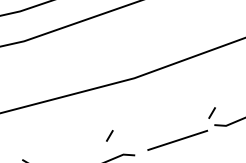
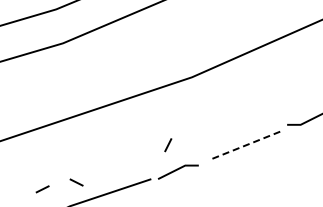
line: (211, 113) -> (283, 111), removed
line: (177, 140) -> (246, 145), solid -> dashed

